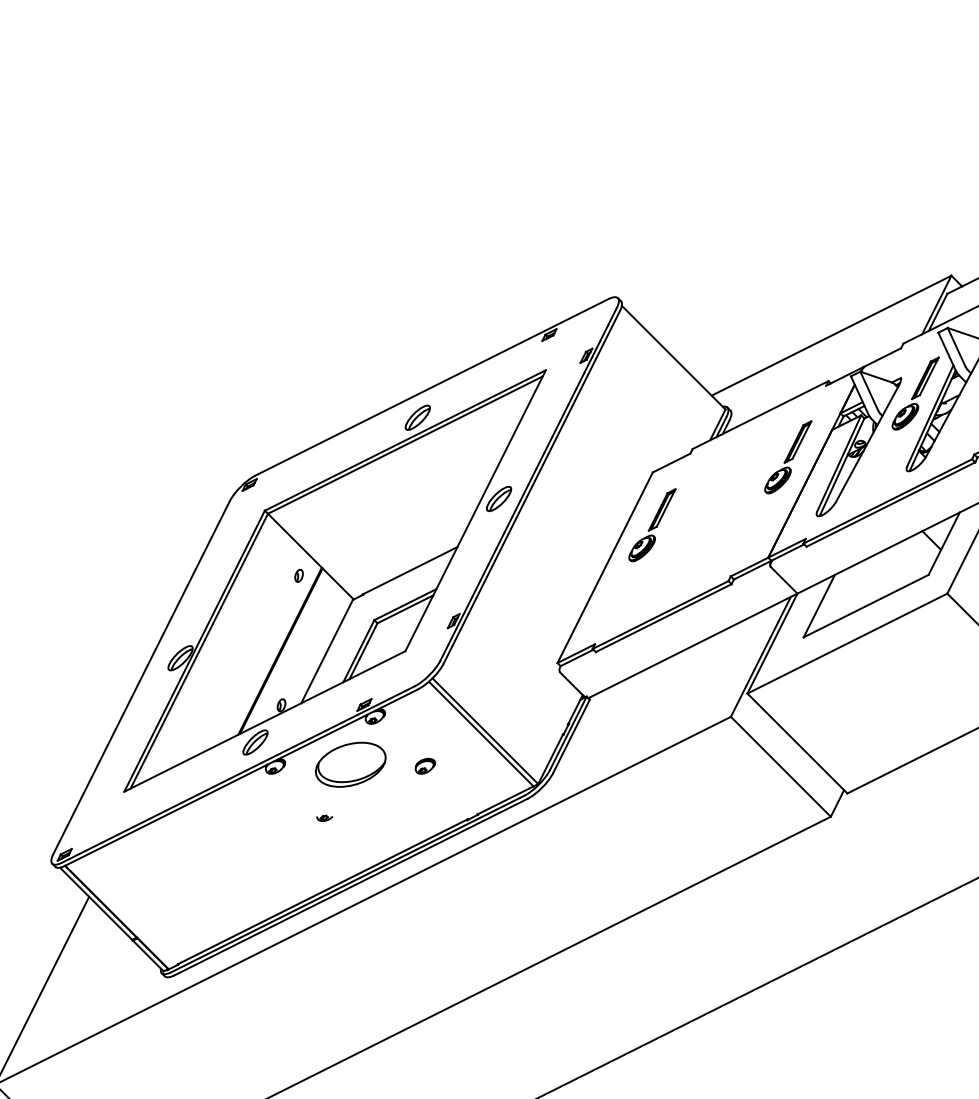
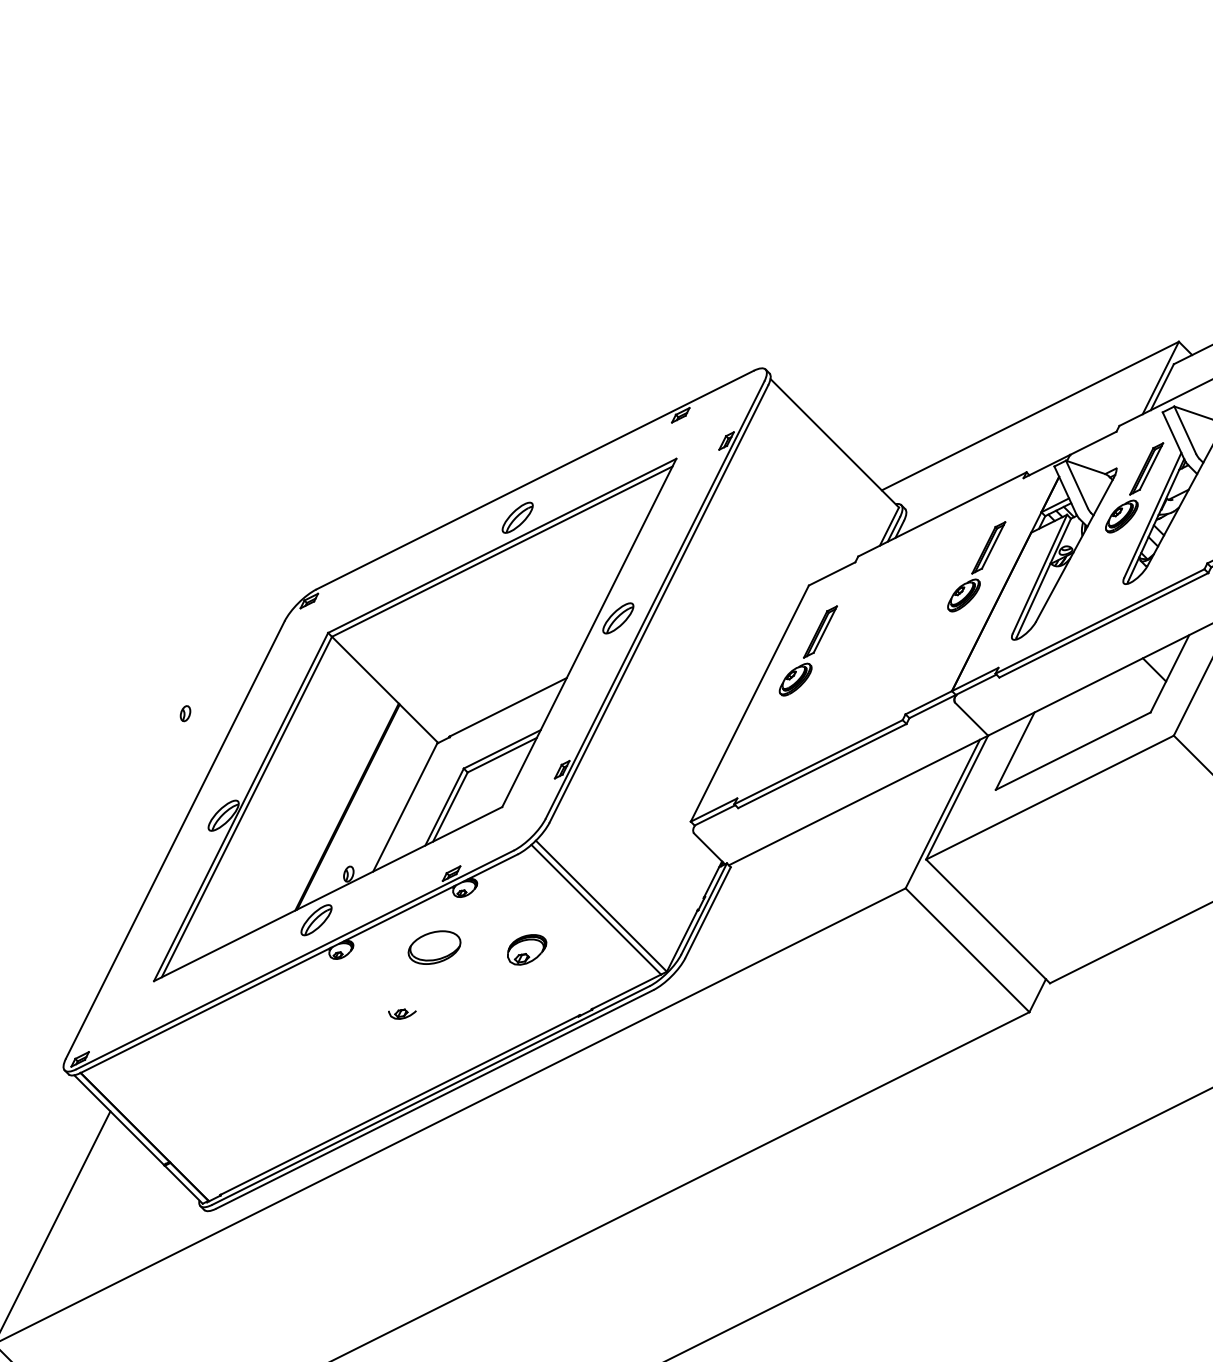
part: (299, 575) -> (185, 713), moved
part: (350, 764) -> (434, 947), size x0.6
part: (424, 766) -> (526, 949), size x1.6
part: (324, 818) -> (402, 1014), size x1.4

